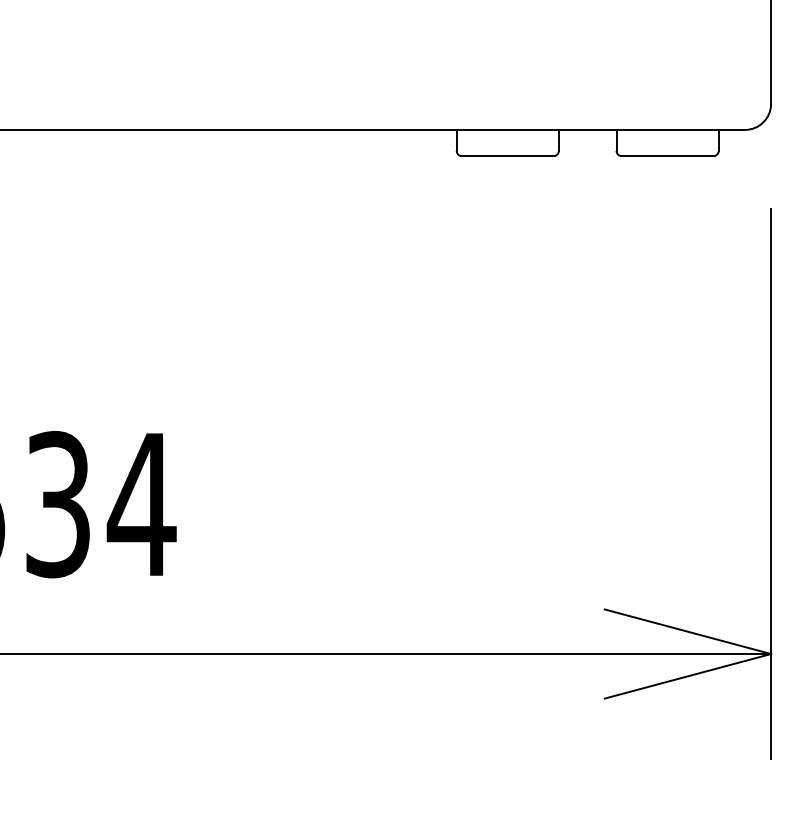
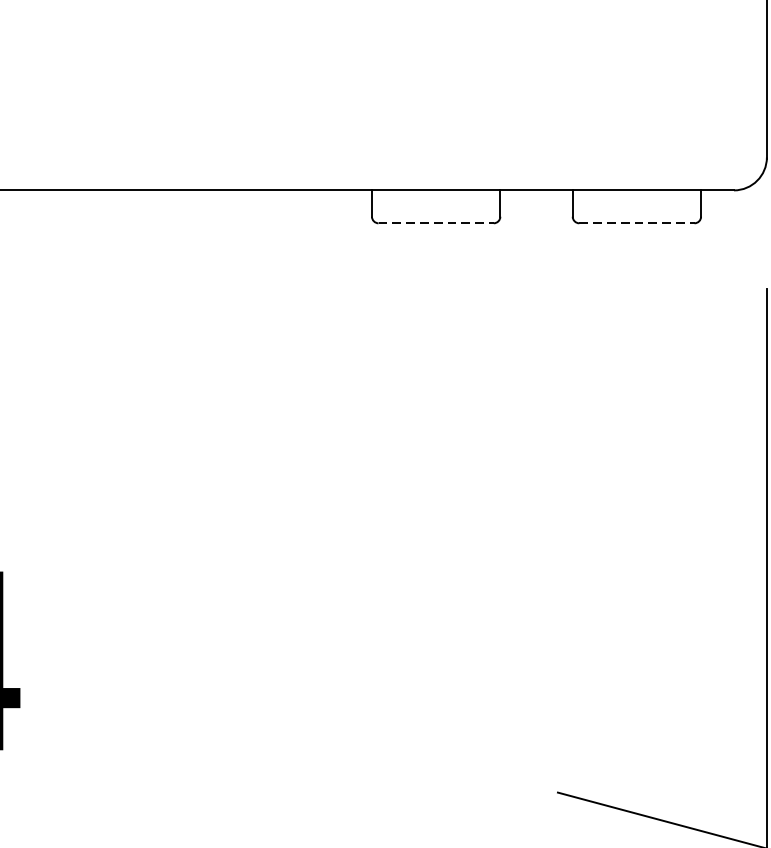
line: (507, 156) -> (435, 223), solid -> dashed
line: (667, 156) -> (636, 223), solid -> dashed

